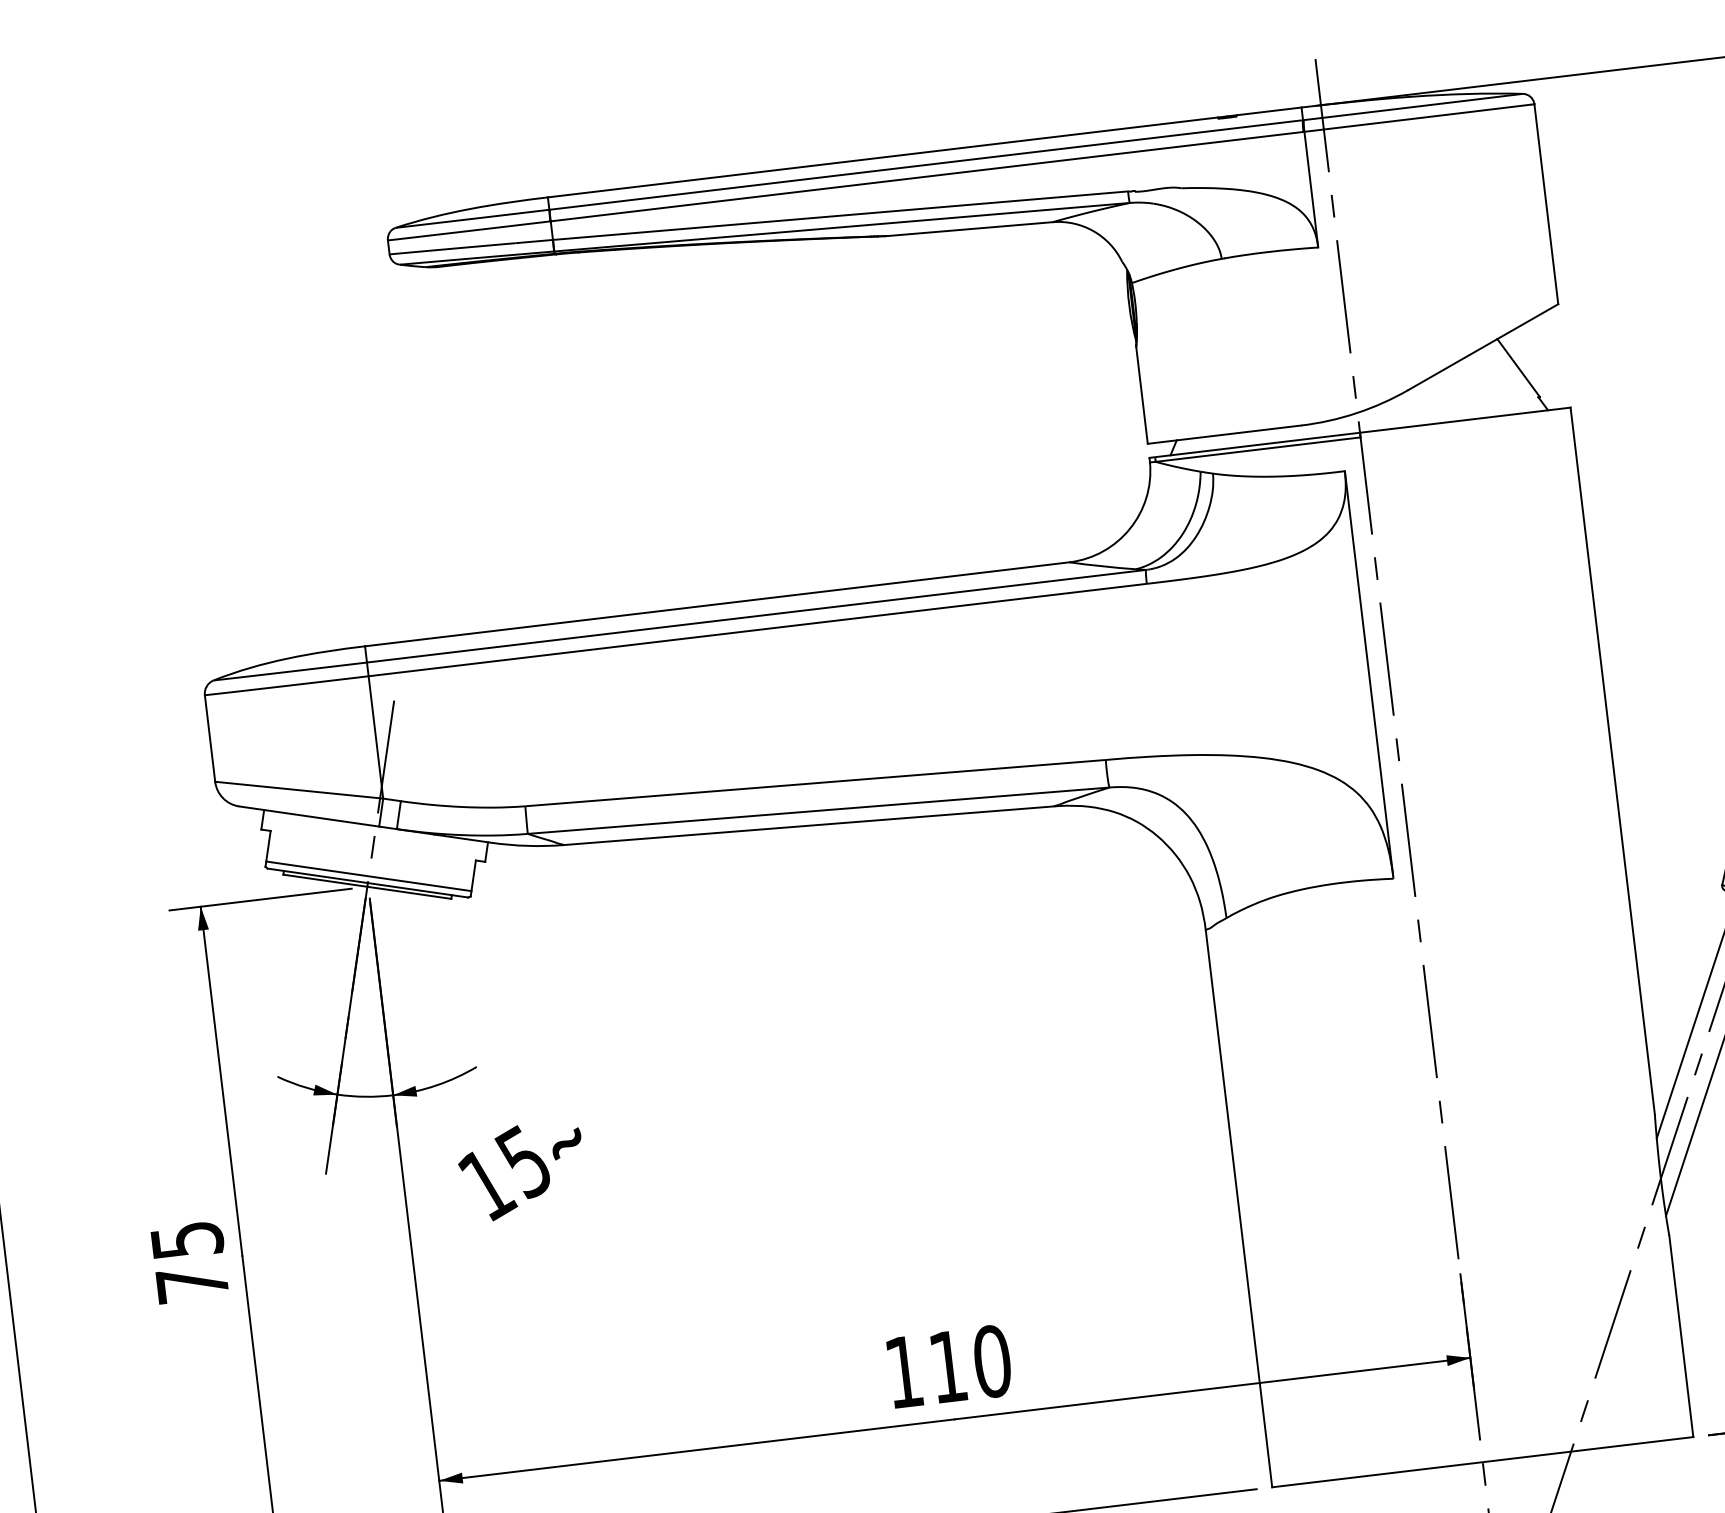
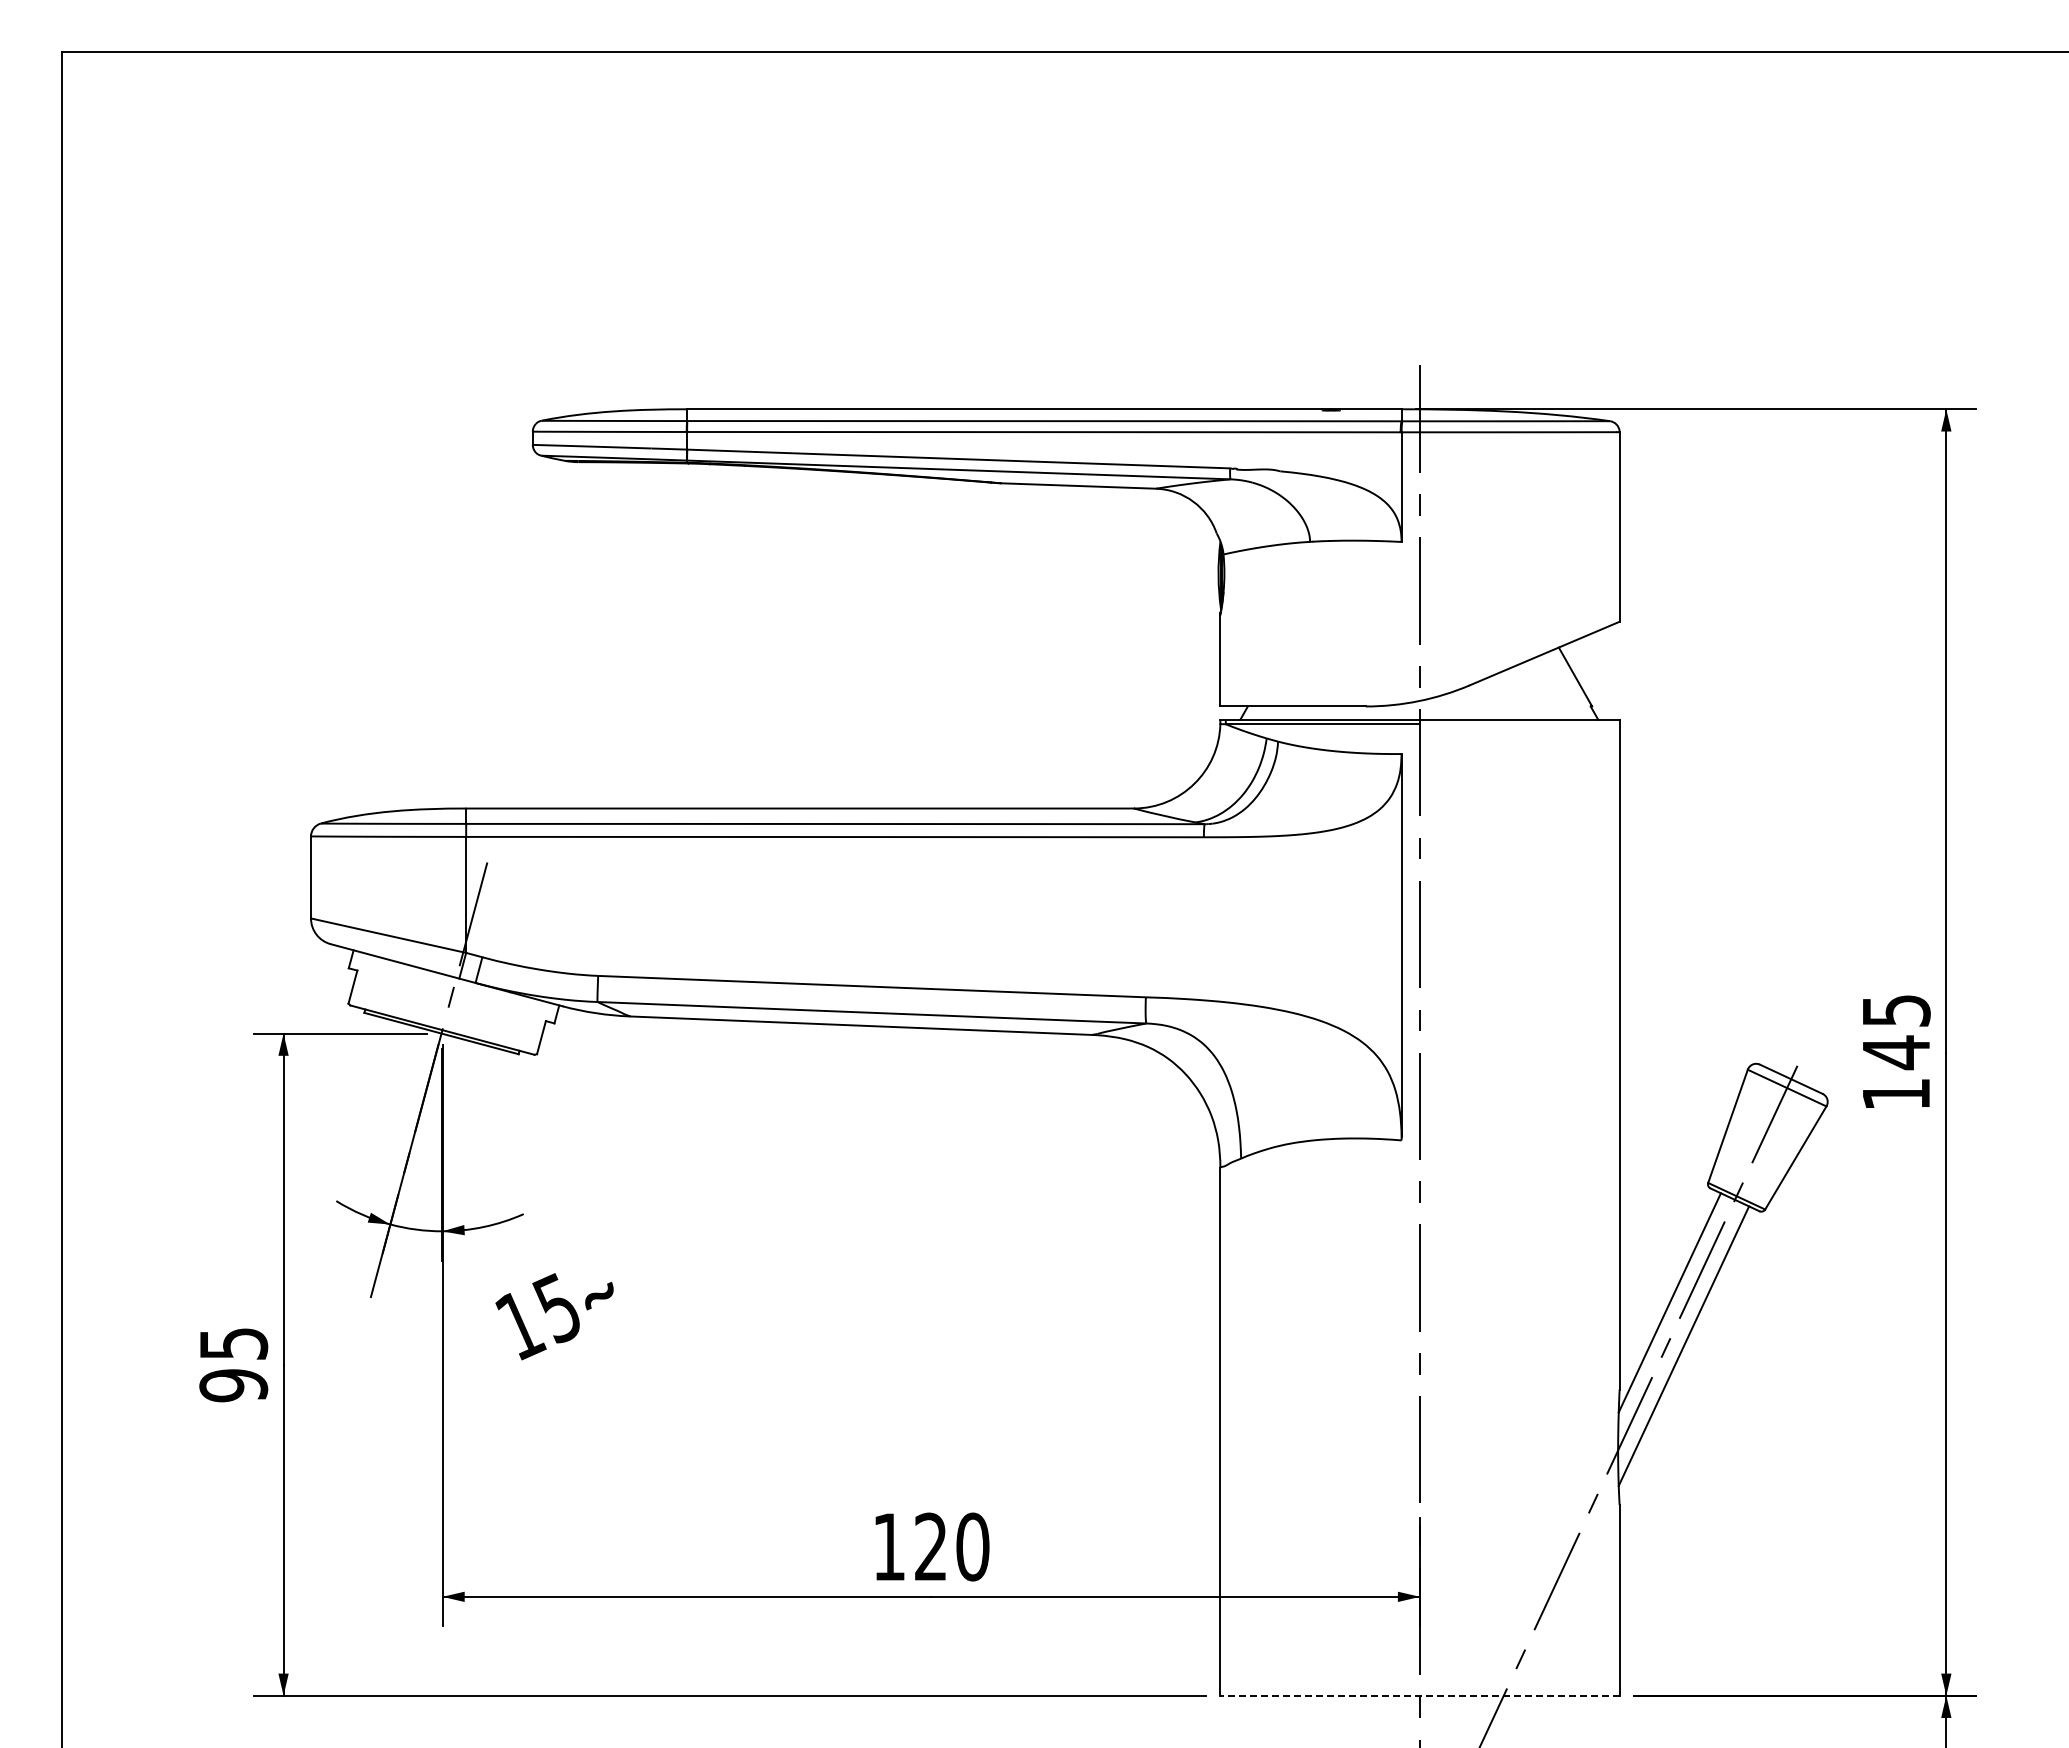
line: (368, 875) -> (443, 1023), removed
text: (192, 1284) -> (233, 1385), 75 -> 95
text: (947, 1366) -> (930, 1546), 110 -> 120
line: (1483, 1461) -> (1420, 1695), solid -> dashed

